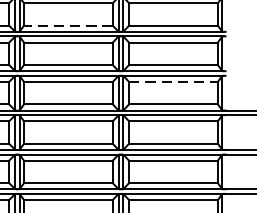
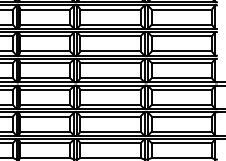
line: (68, 25) -> (110, 24), dashed -> solid
line: (174, 82) -> (182, 63), dashed -> solid

